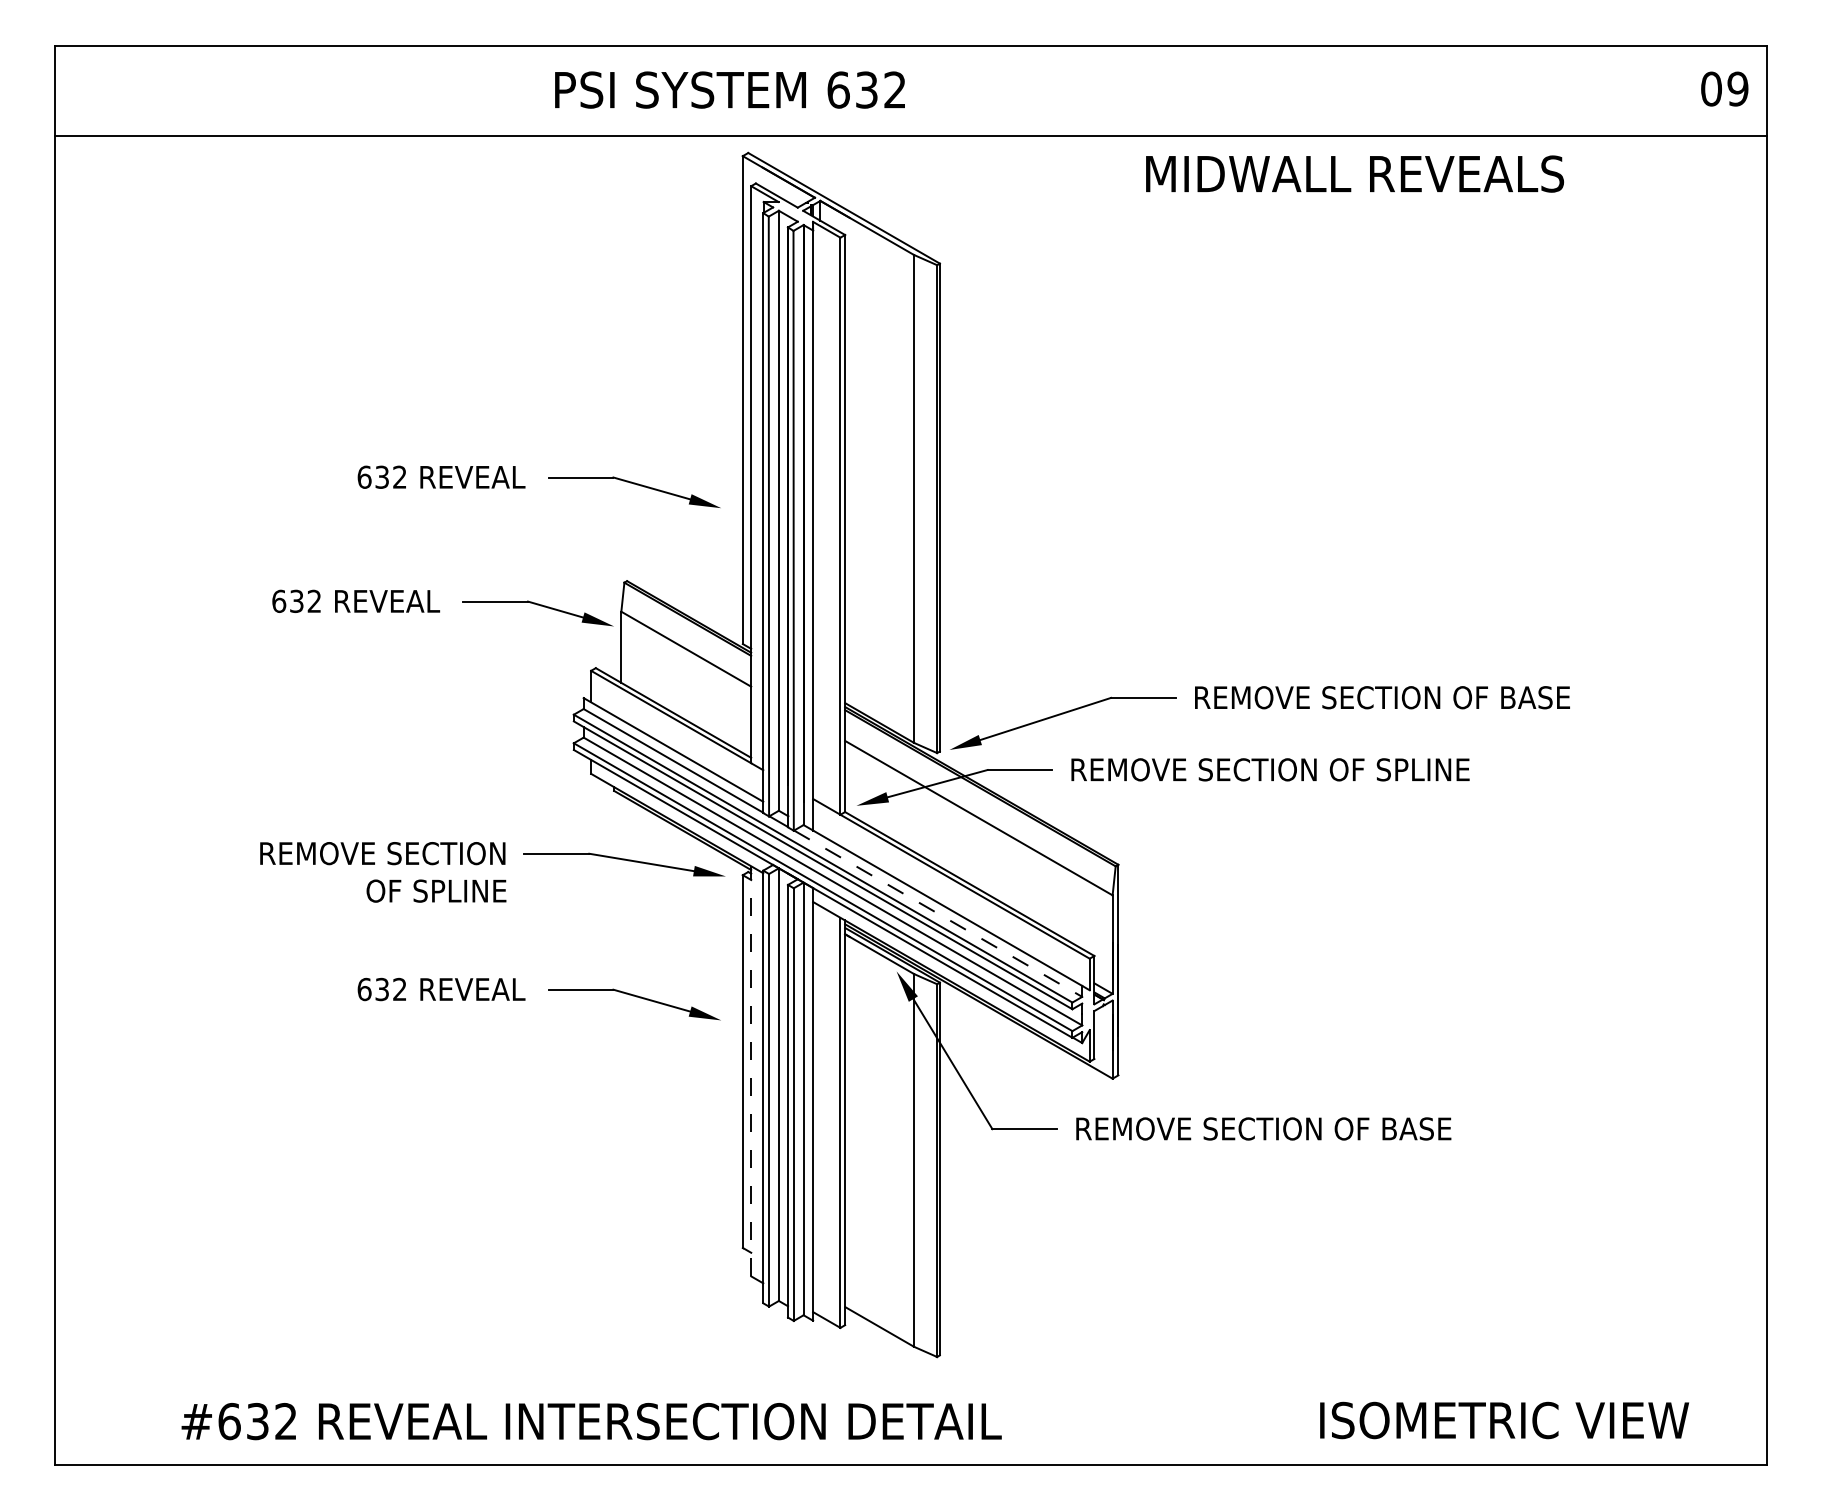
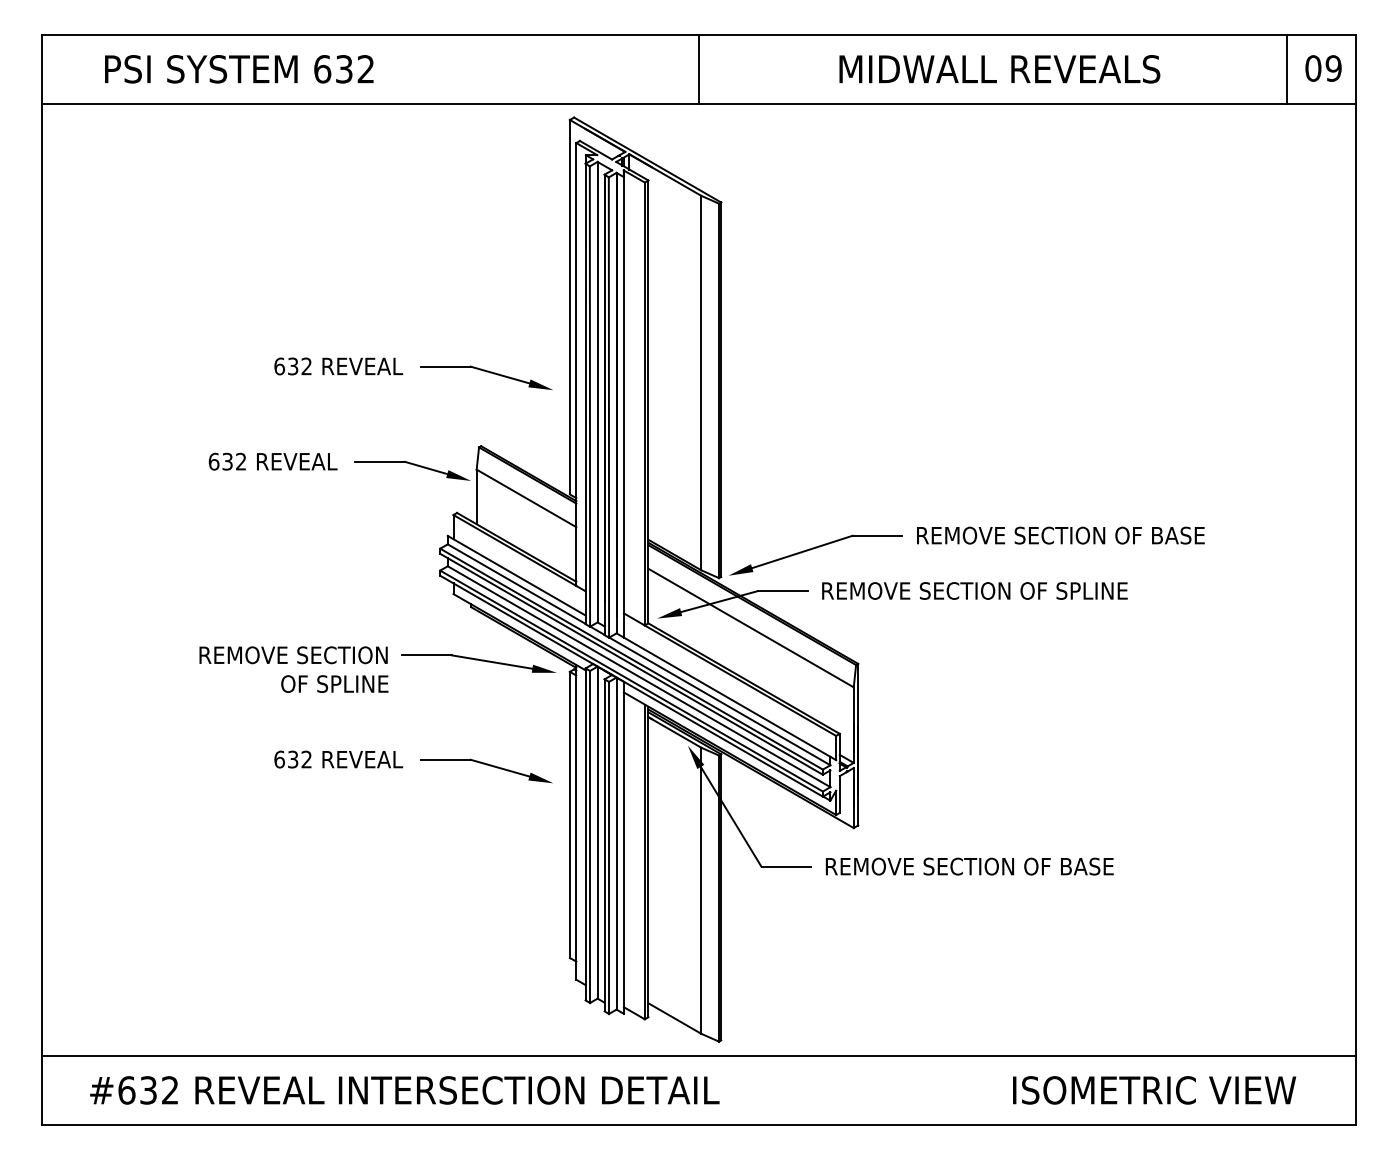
text: (729, 89) -> (238, 68), moved
line: (911, 90) -> (699, 69), added
line: (1677, 90) -> (1287, 69), added
text: (1354, 173) -> (999, 68), moved
line: (938, 913) -> (720, 701), dashed -> solid
line: (751, 1070) -> (576, 821), dashed -> solid
line: (910, 1375) -> (698, 1055), added
text: (591, 1421) -> (404, 1090), moved

